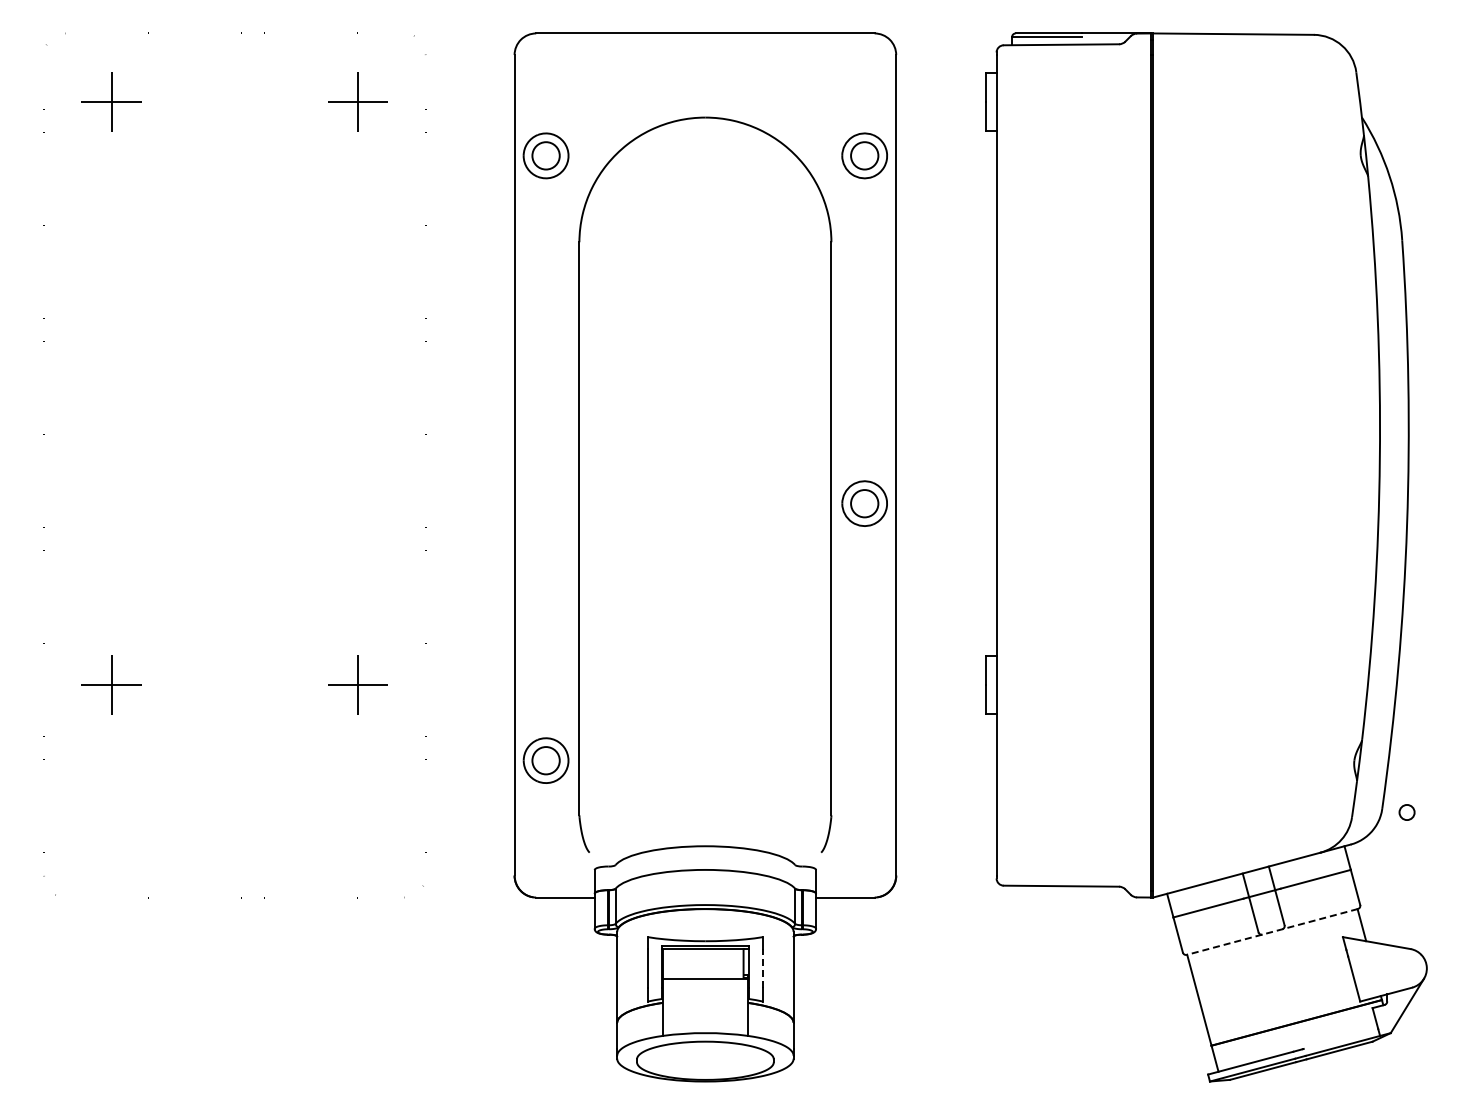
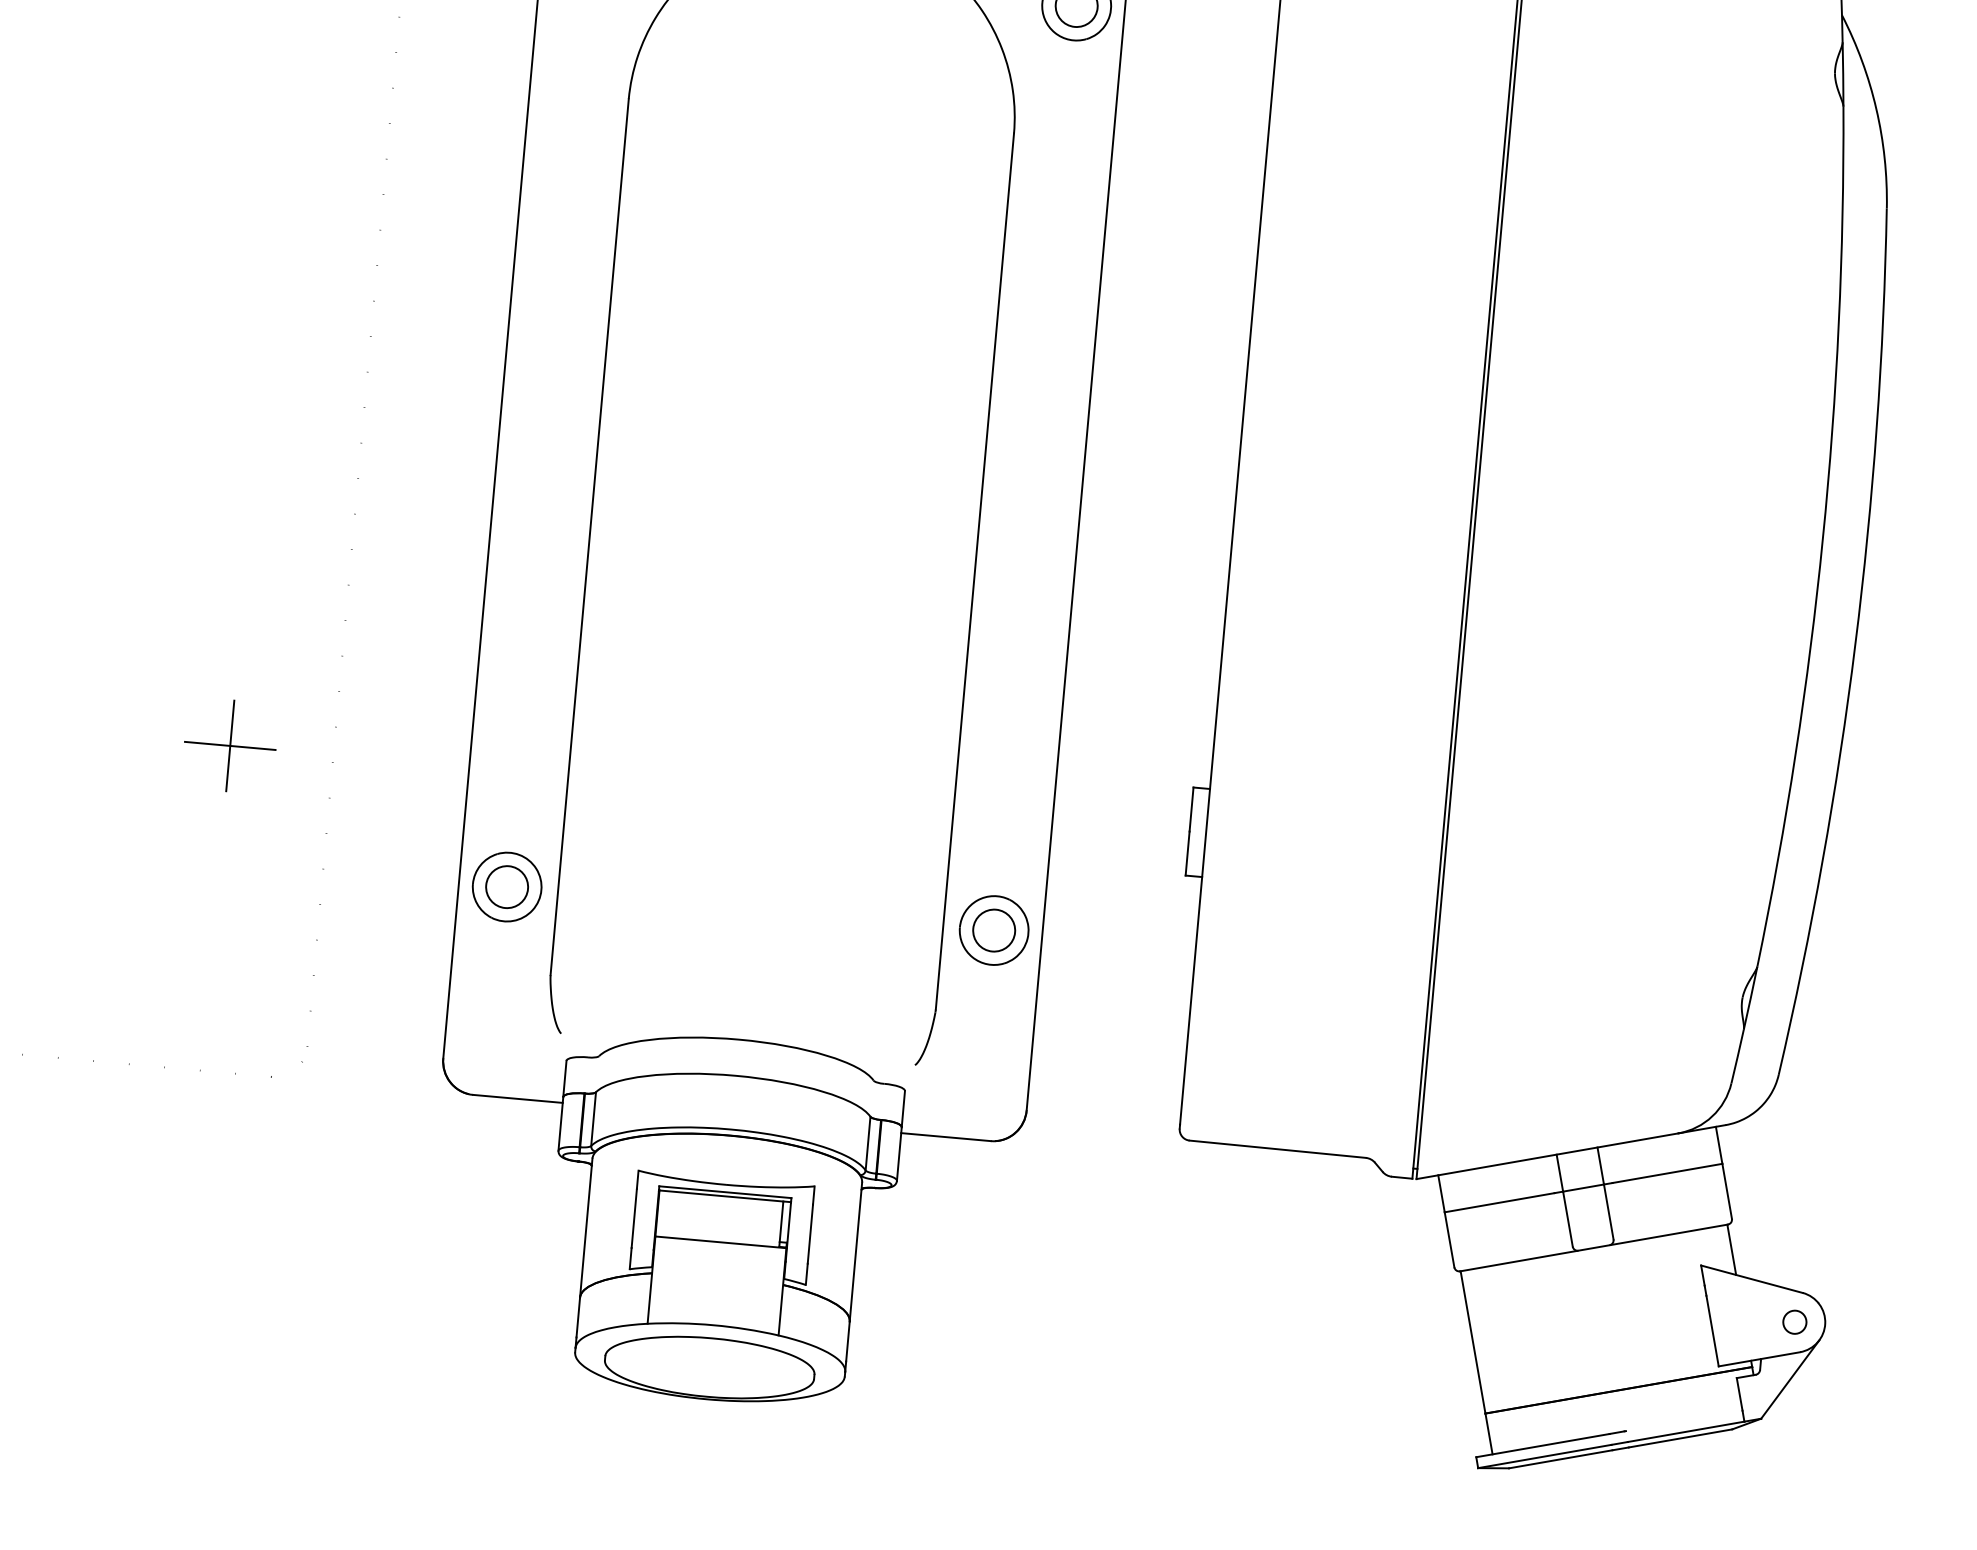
part: (864, 503) -> (993, 930), moved
circle: (1406, 812) -> (1794, 1322), moved
line: (1272, 931) -> (1594, 1247), dashed -> solid
line: (763, 967) -> (811, 1232), dashed -> solid

